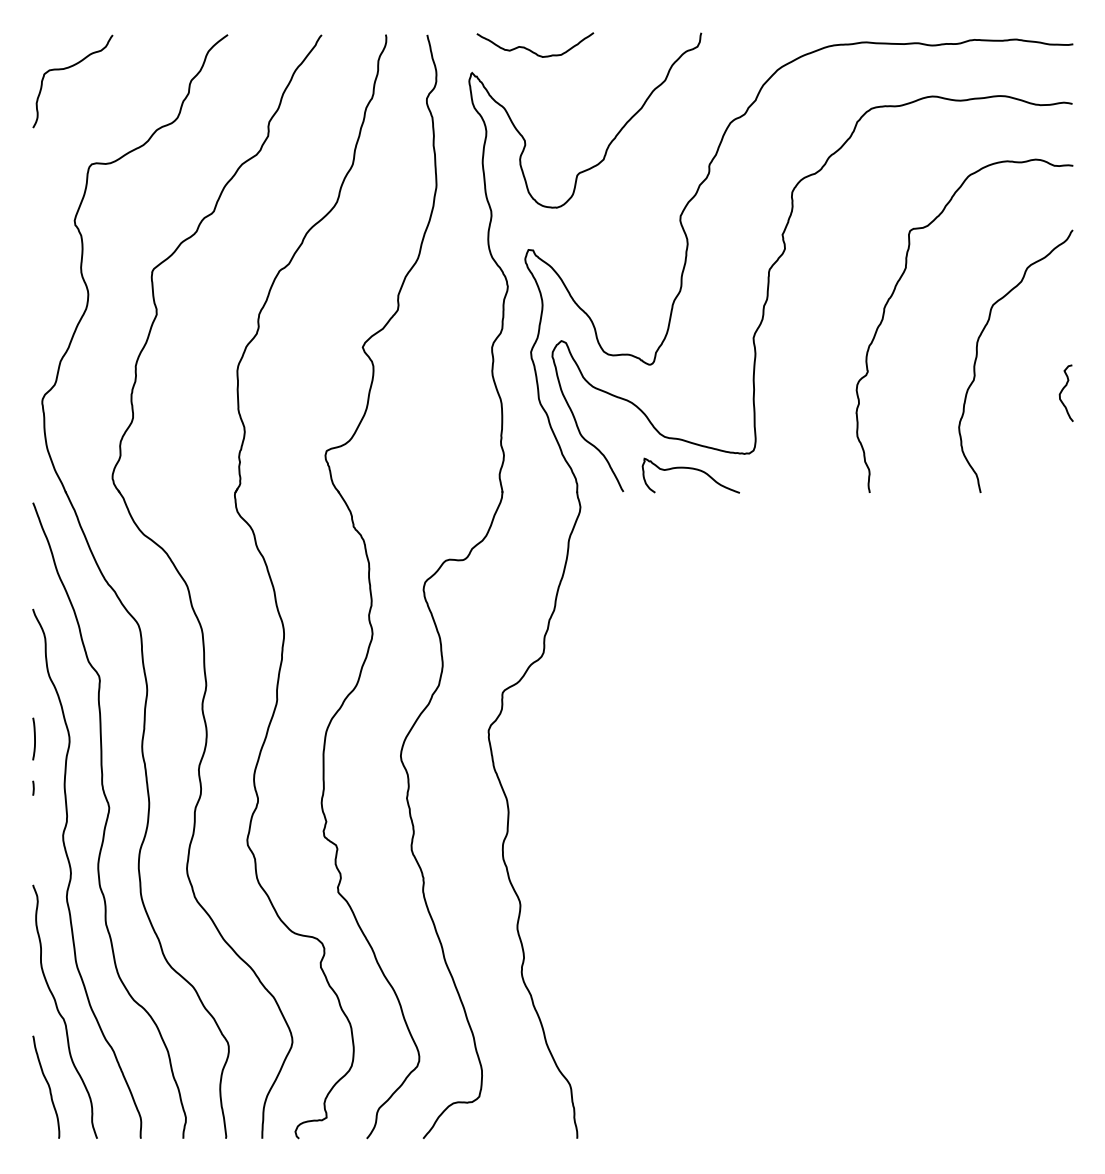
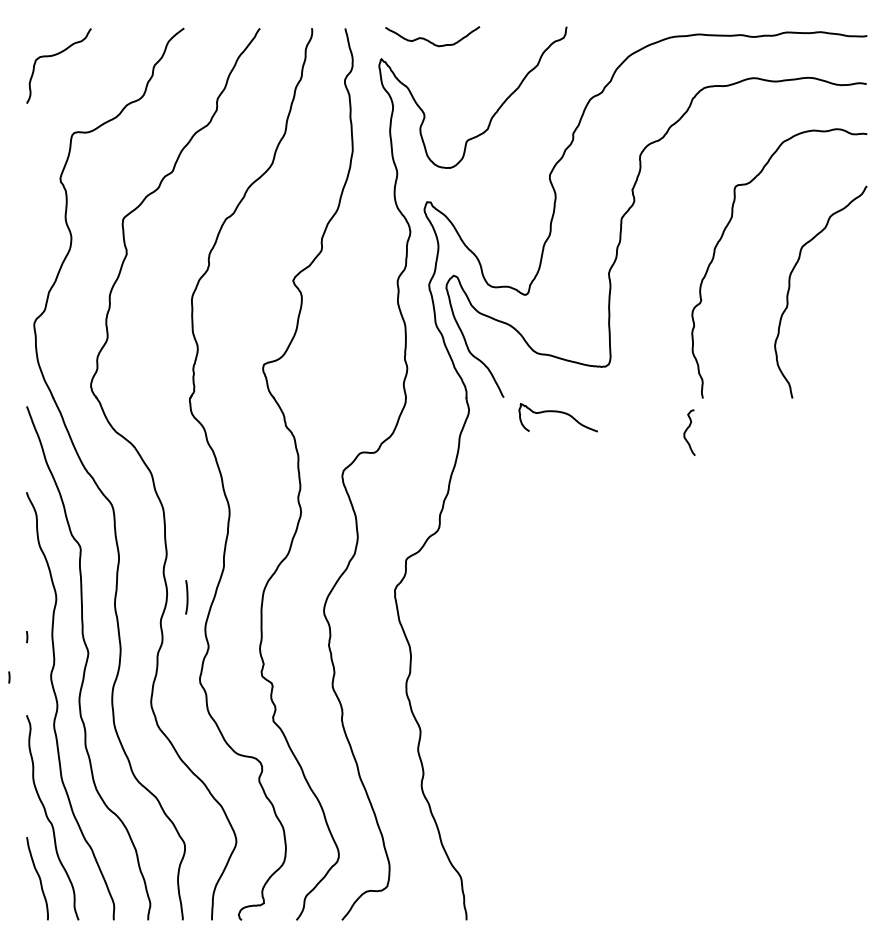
curve: (1063, 390) -> (687, 430), moved
curve: (690, 469) -> (558, 412), moved
line: (34, 738) -> (187, 596), moved
line: (11, 837) -> (9, 676), added

